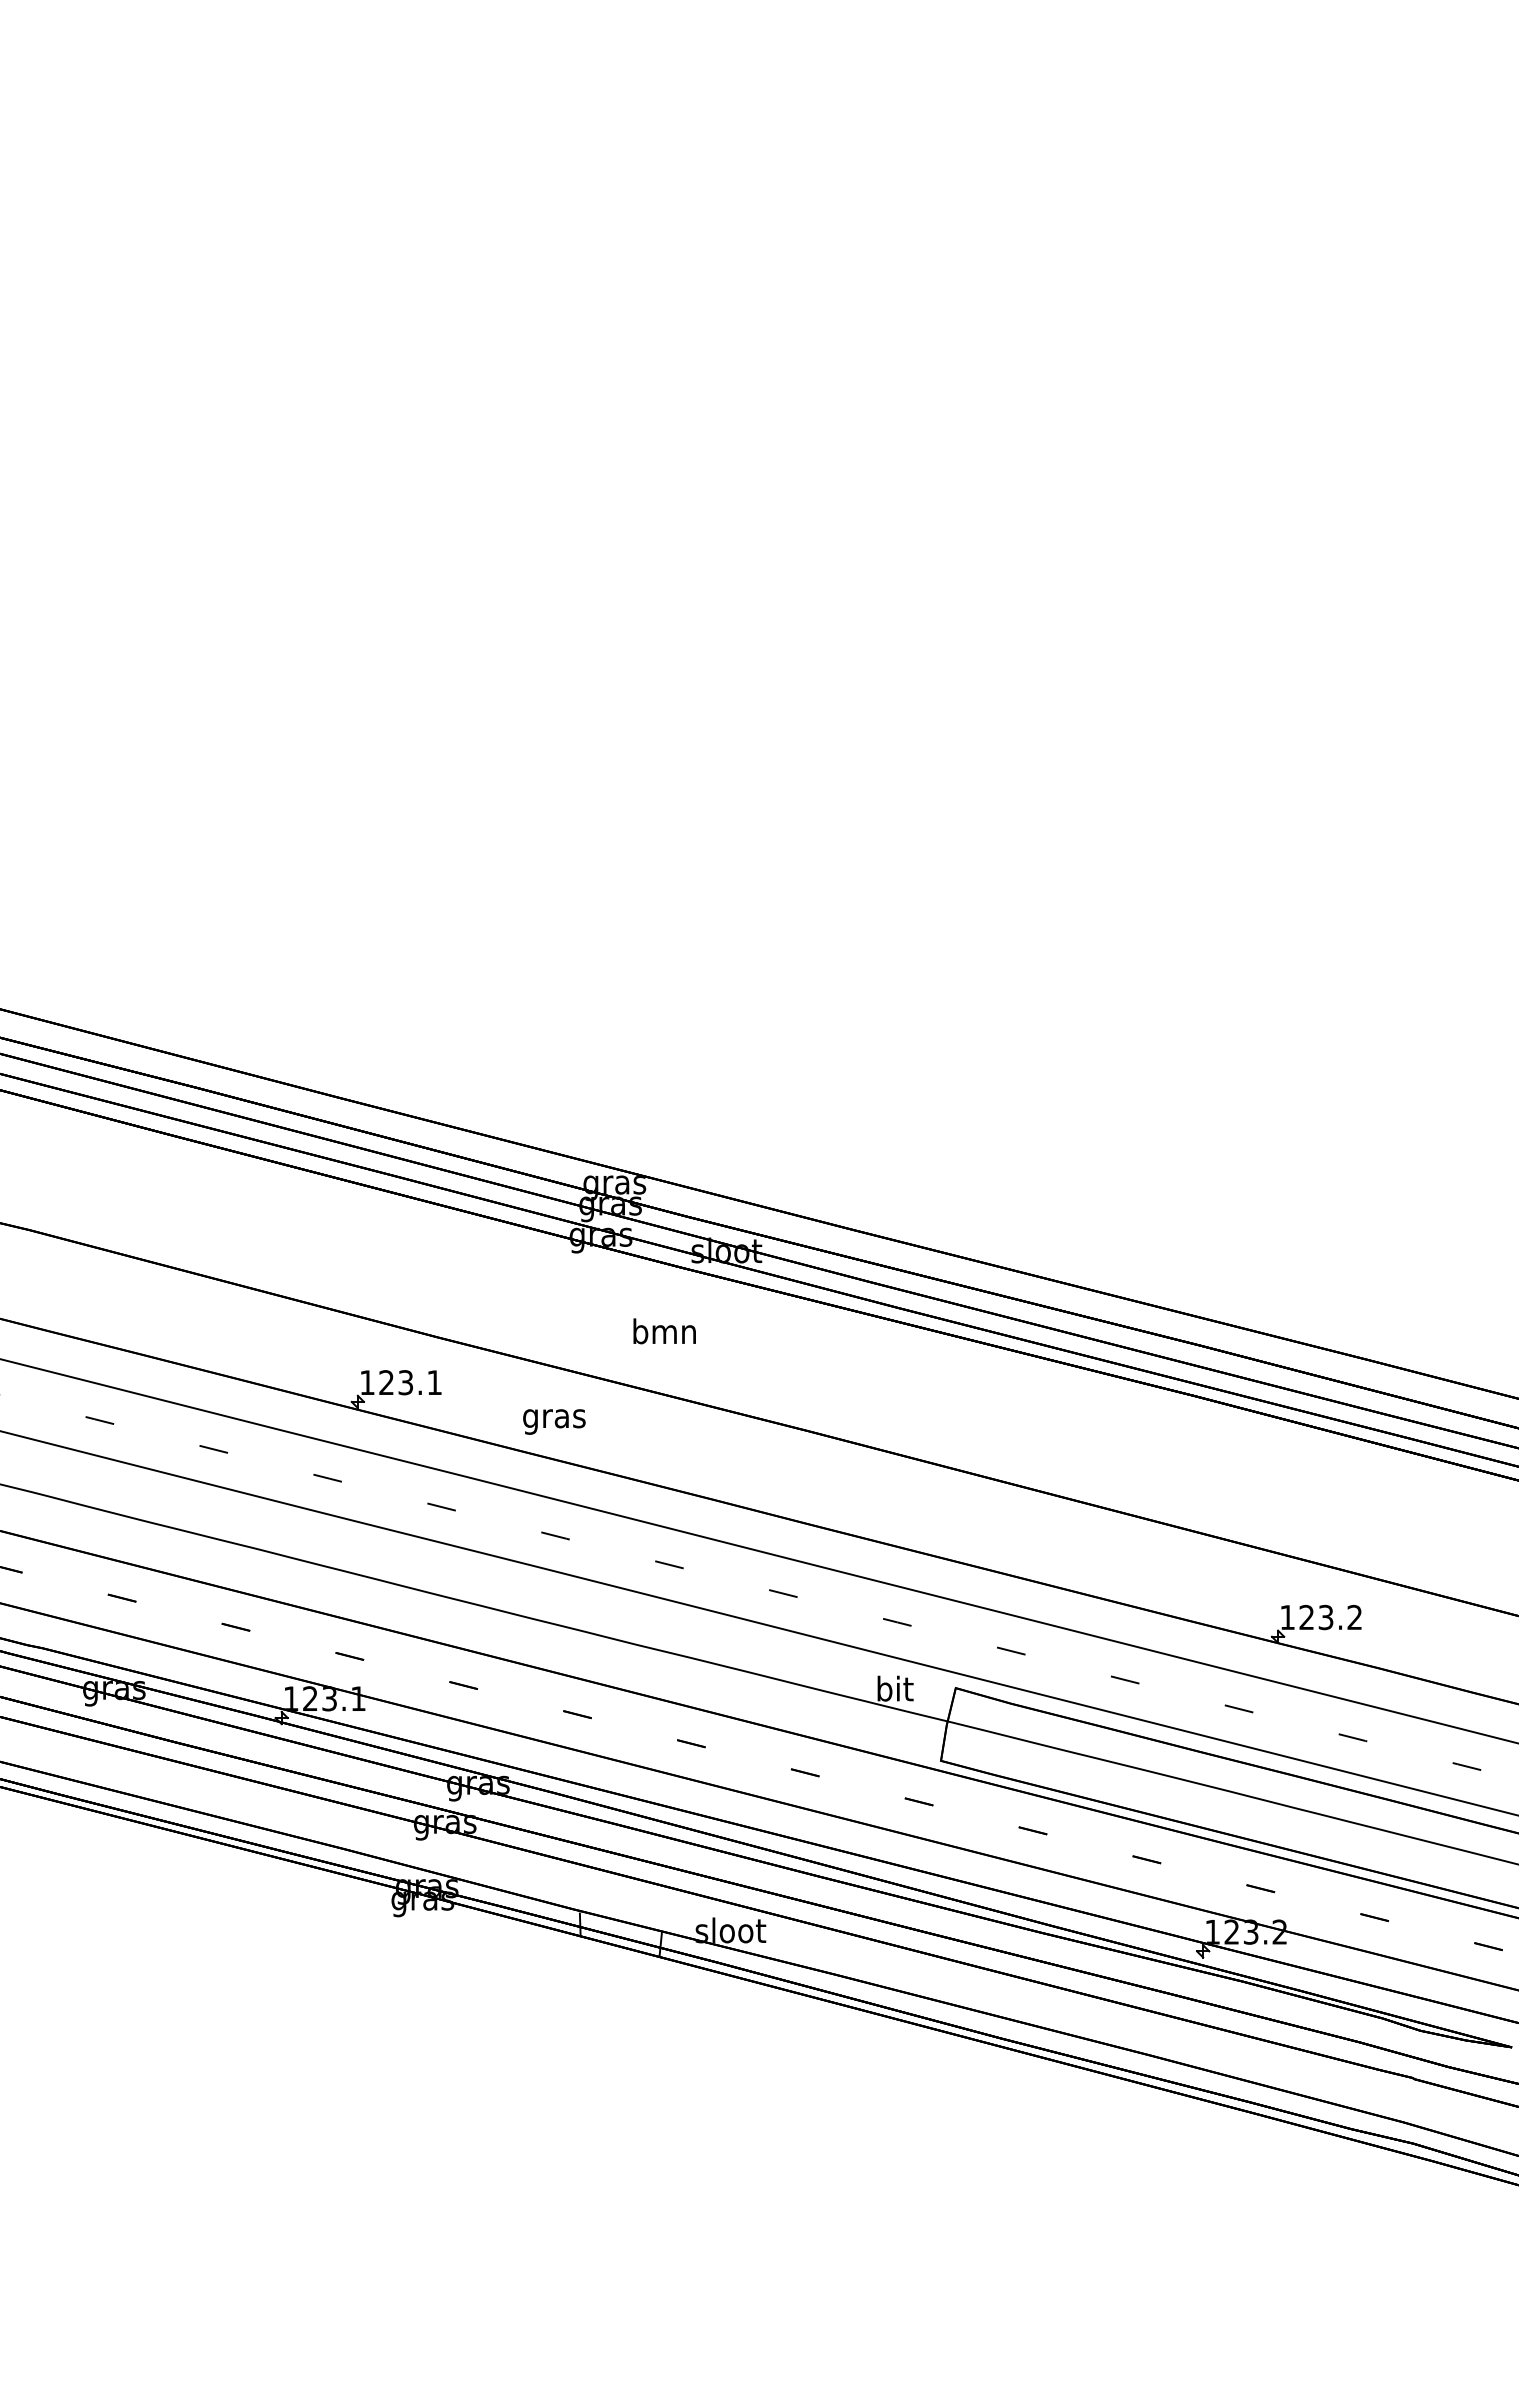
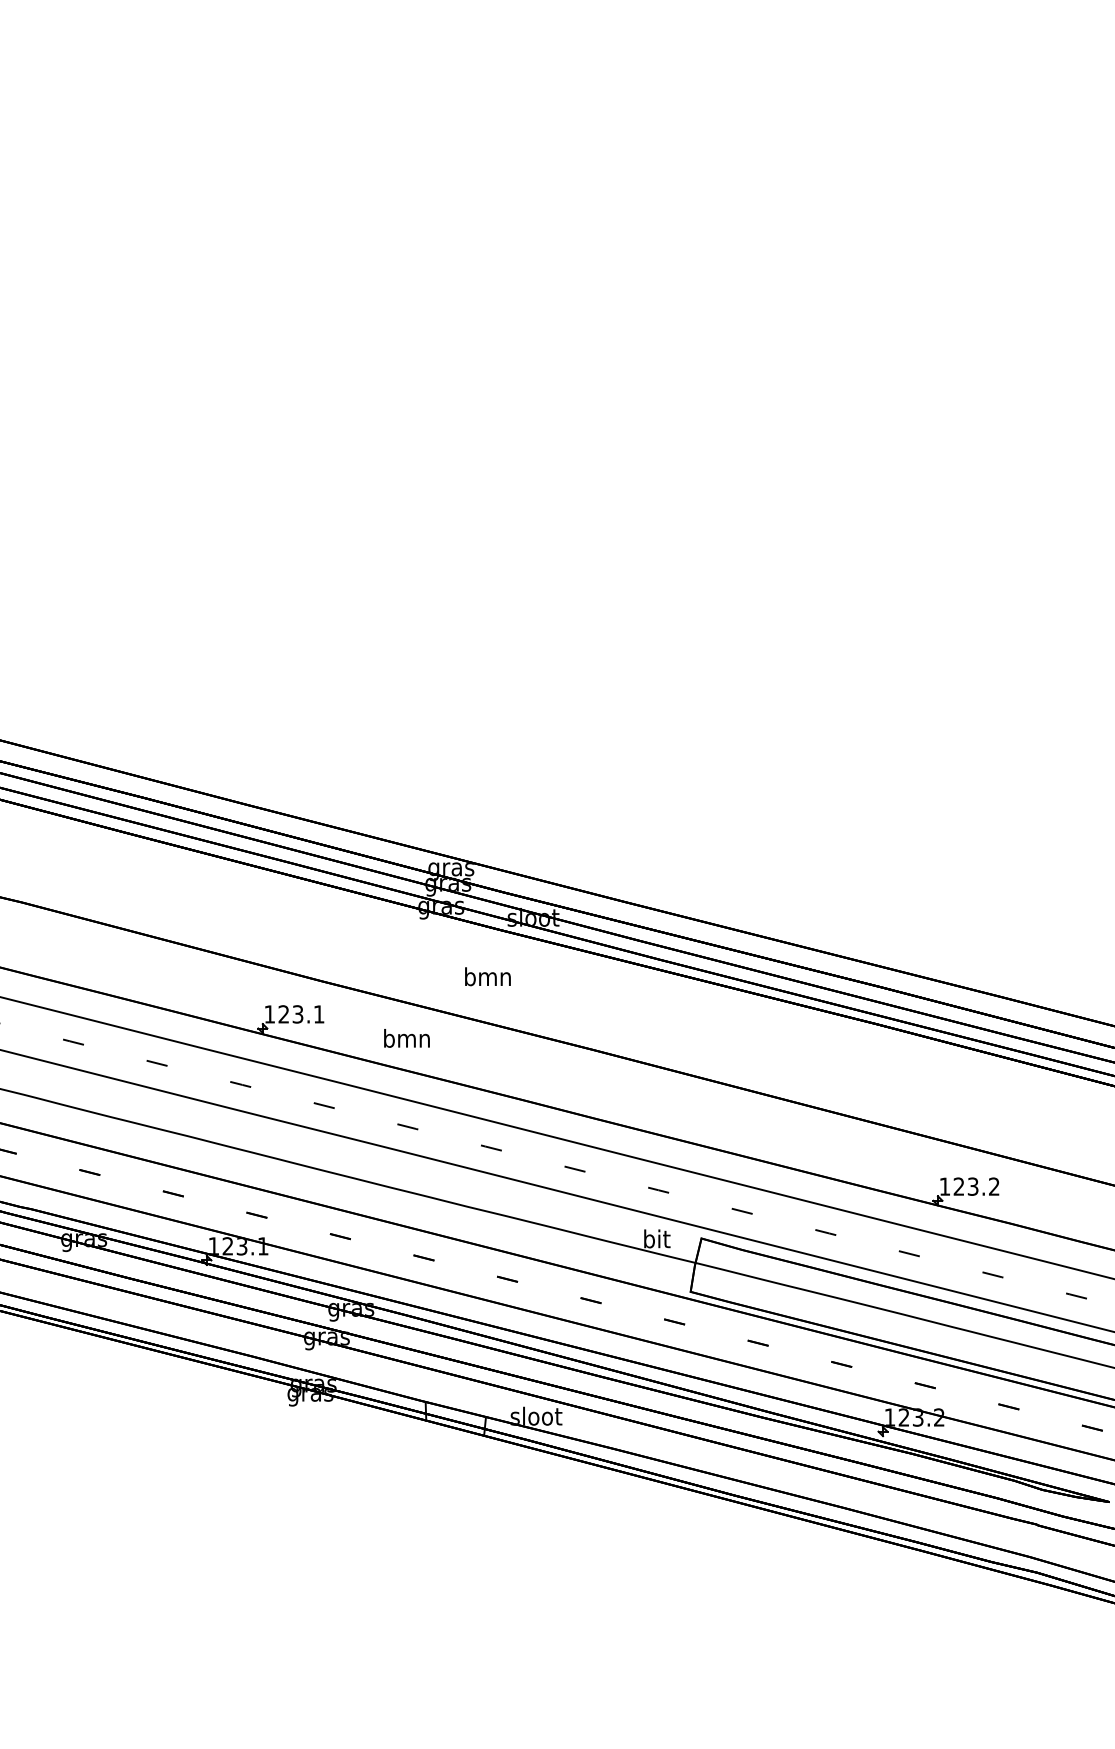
text: (554, 1418) -> (407, 1040), gras -> bmn

